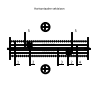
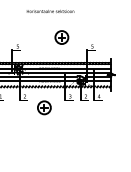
part: (45, 26) -> (61, 36), moved

